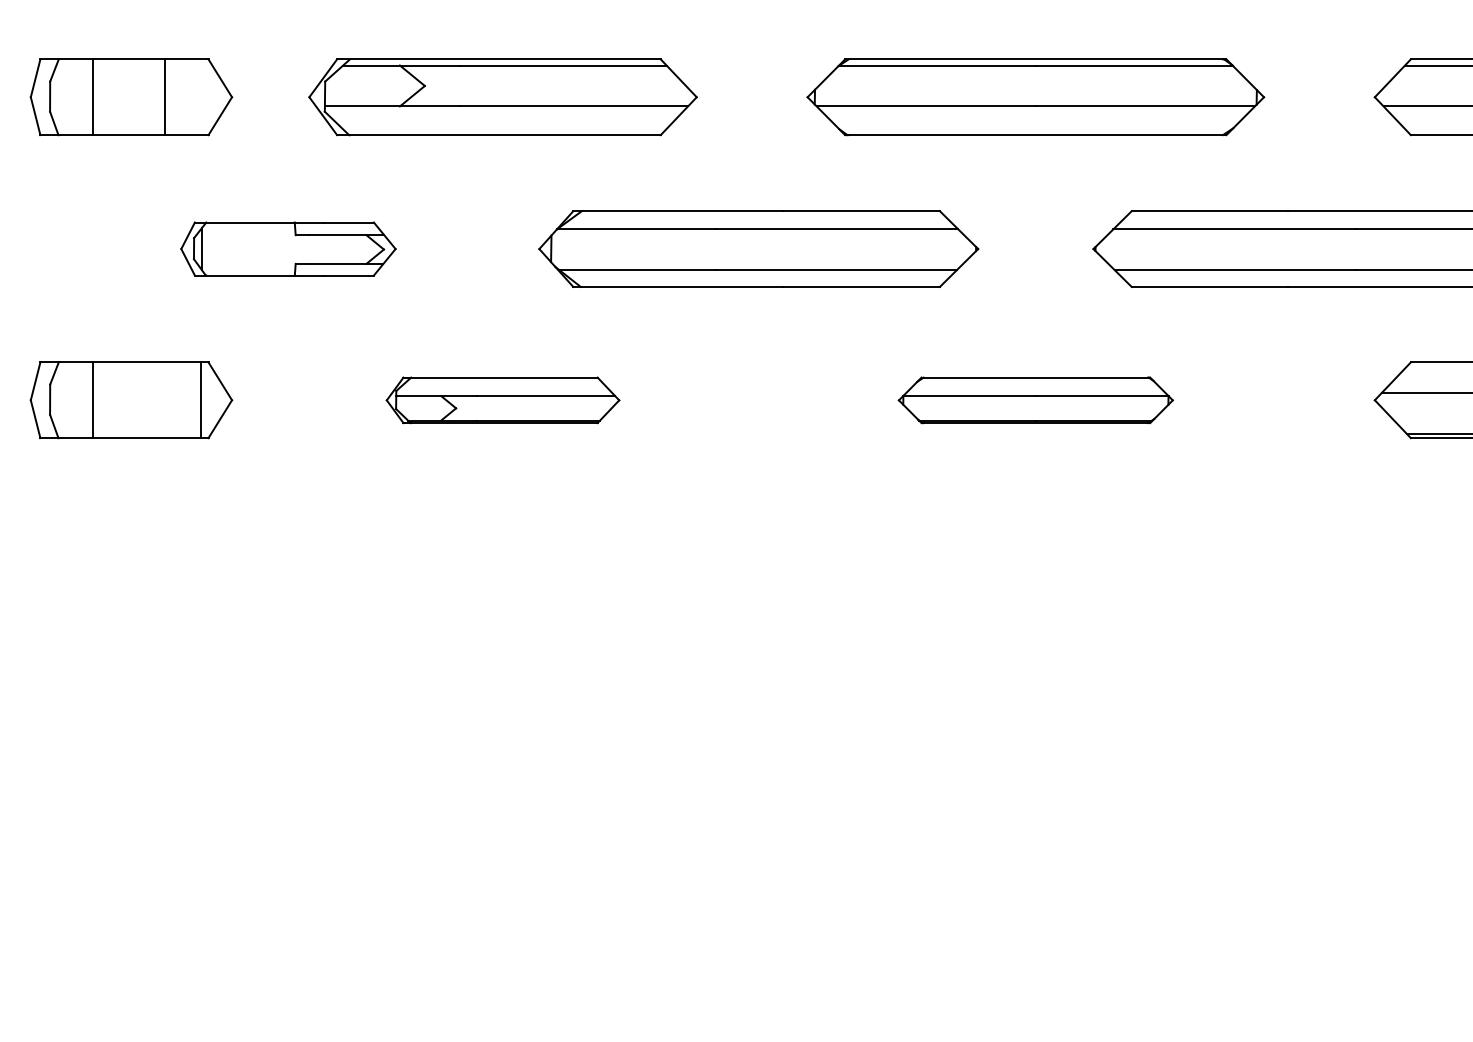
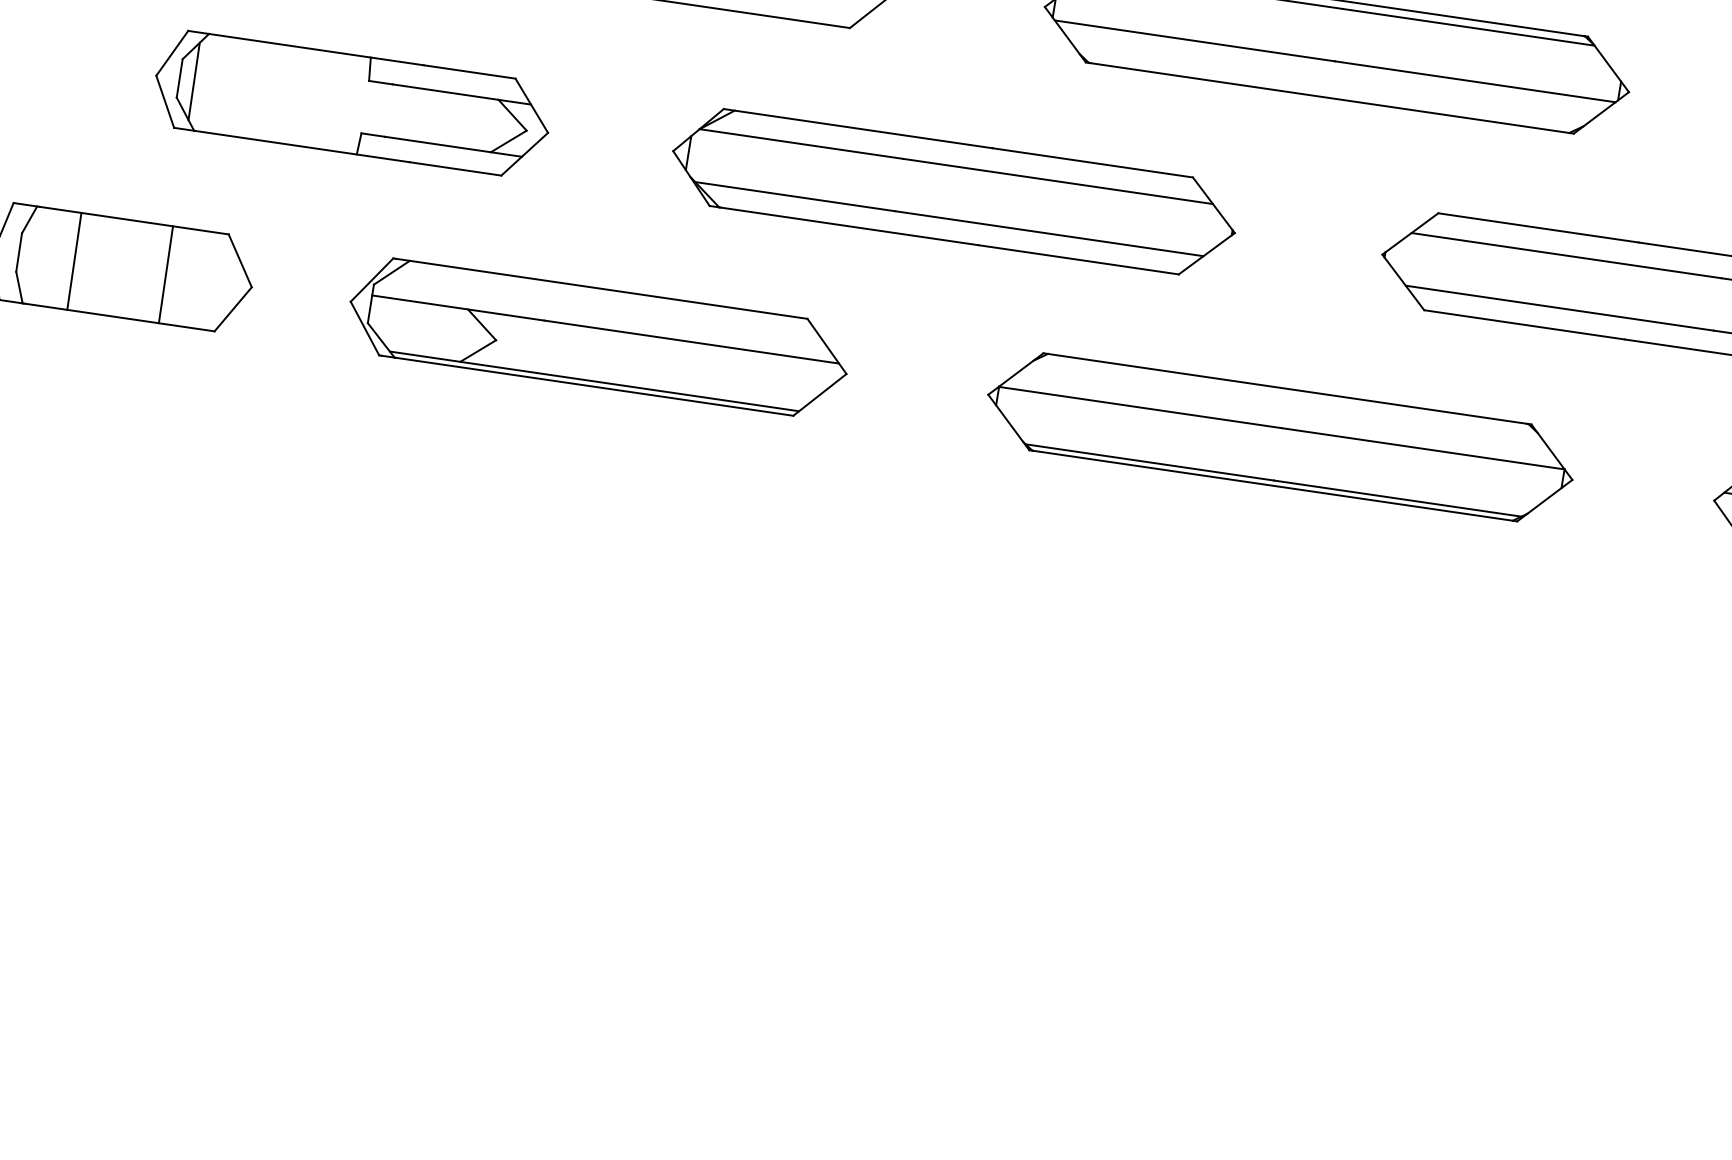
part: (288, 248) -> (352, 103), size x1.43
line: (200, 400) -> (165, 274), moved
part: (502, 400) -> (597, 338), size x1.67
part: (1035, 400) -> (1279, 437), size x1.67

